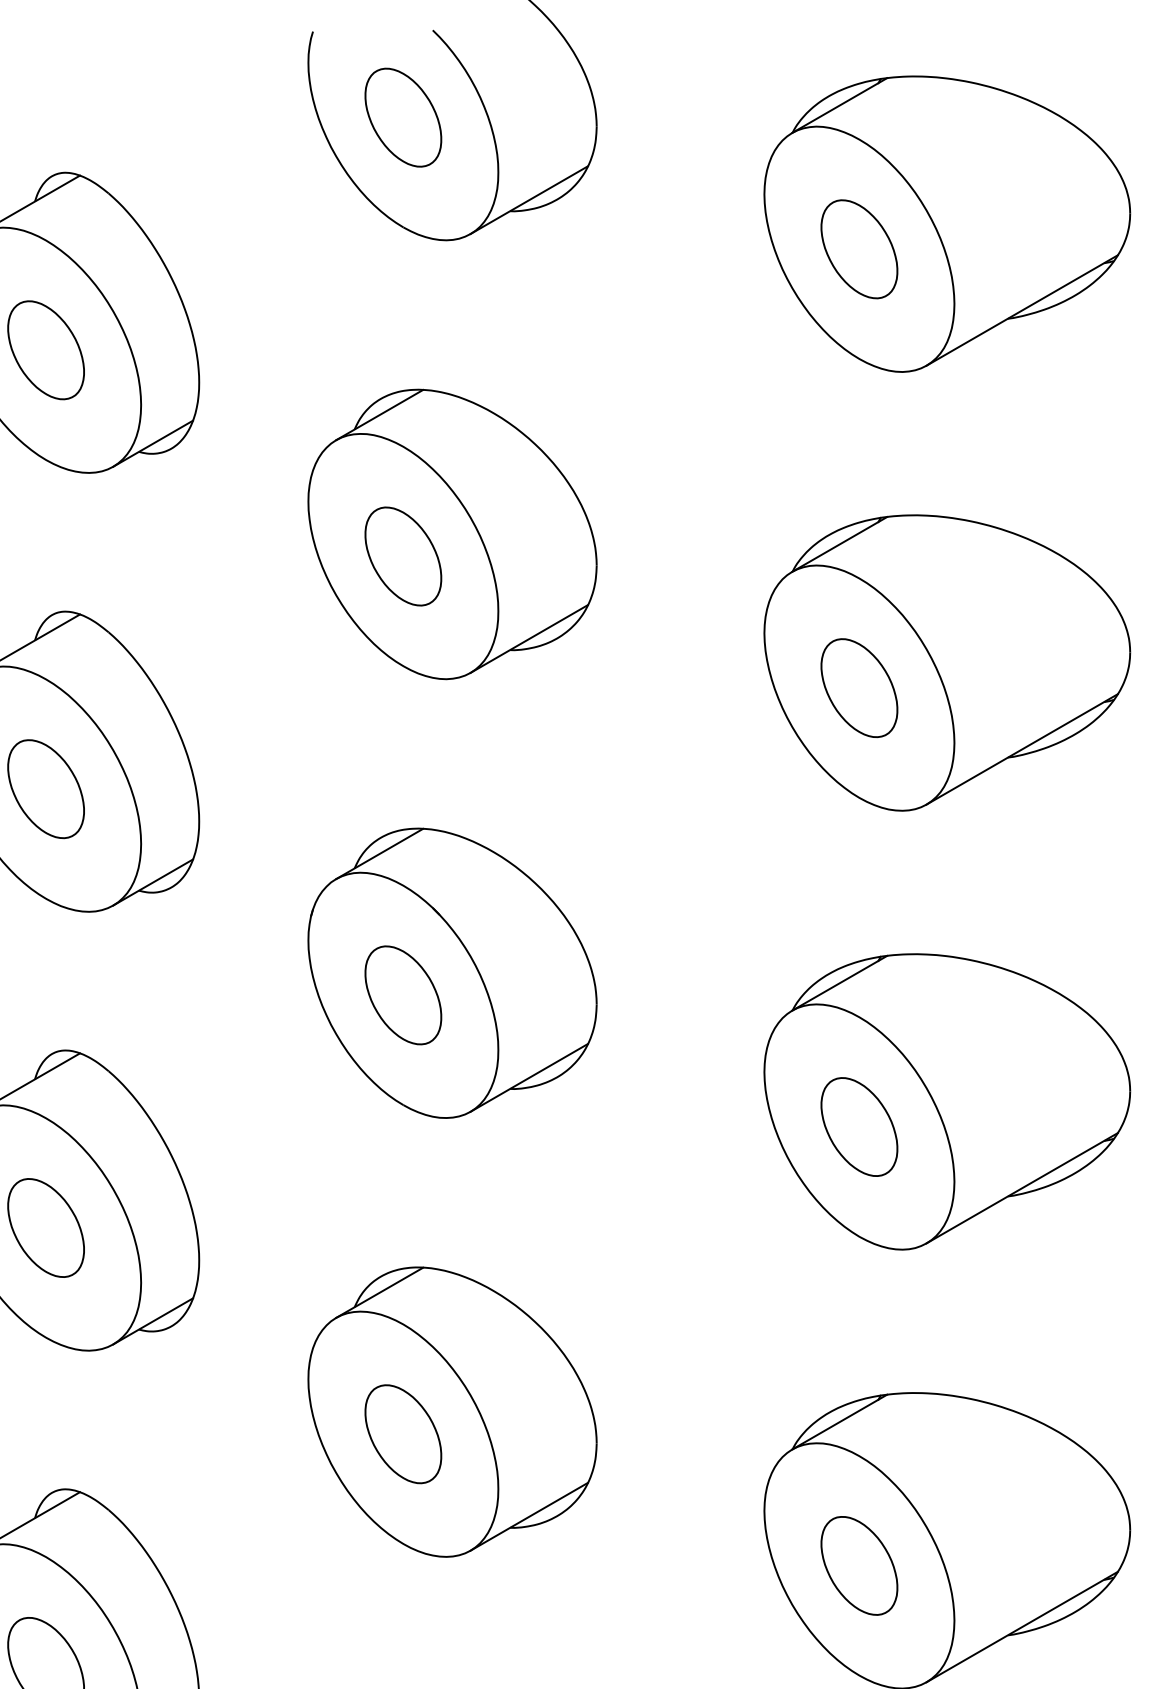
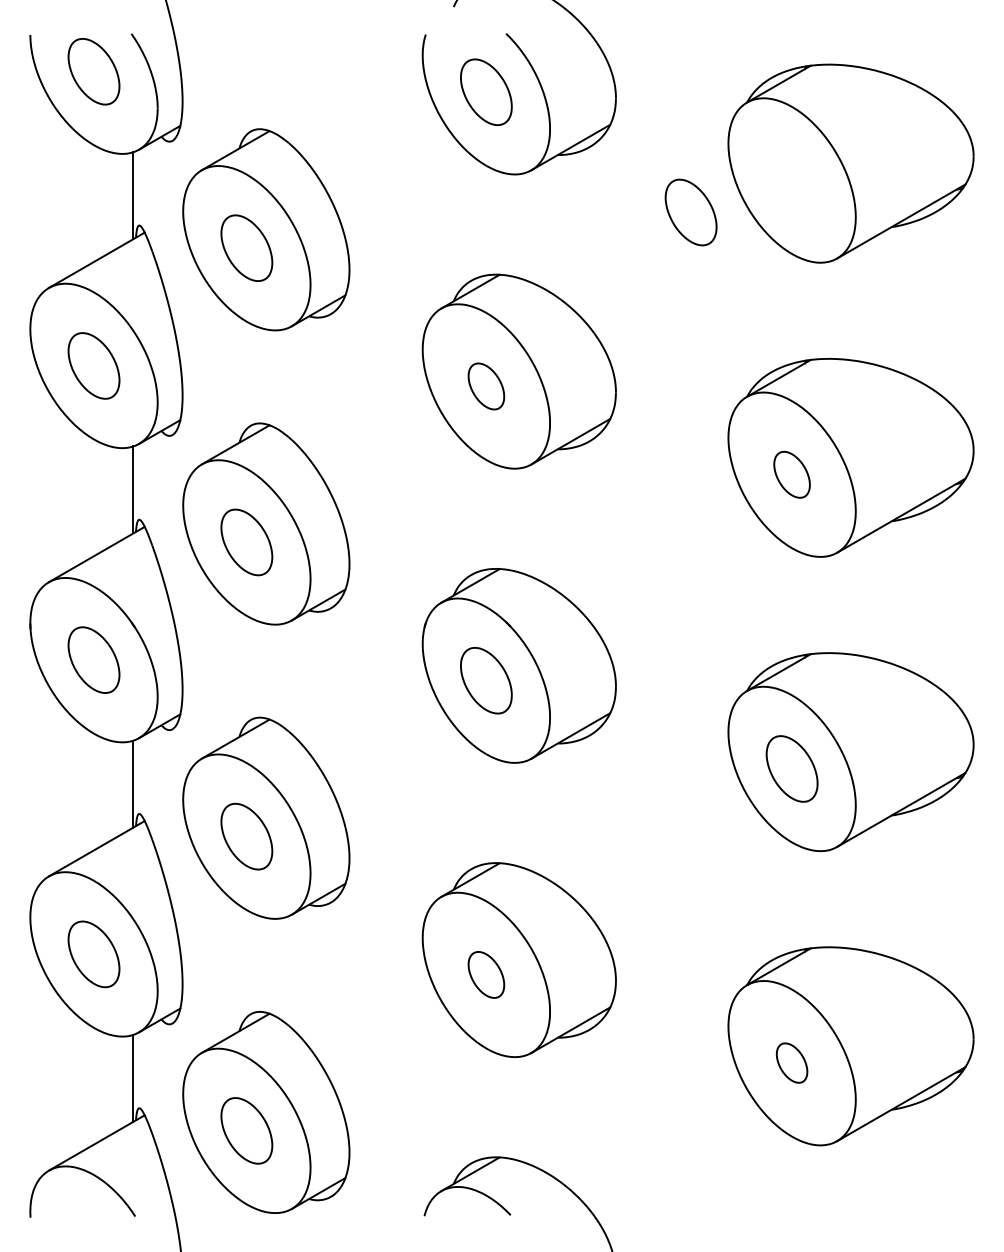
part: (858, 249) -> (690, 212), moved
part: (403, 556) -> (486, 386), size x0.7
part: (858, 687) -> (791, 474), size x0.7
part: (403, 1433) -> (486, 974), size x0.7
part: (858, 1564) -> (791, 1062), size x0.6

